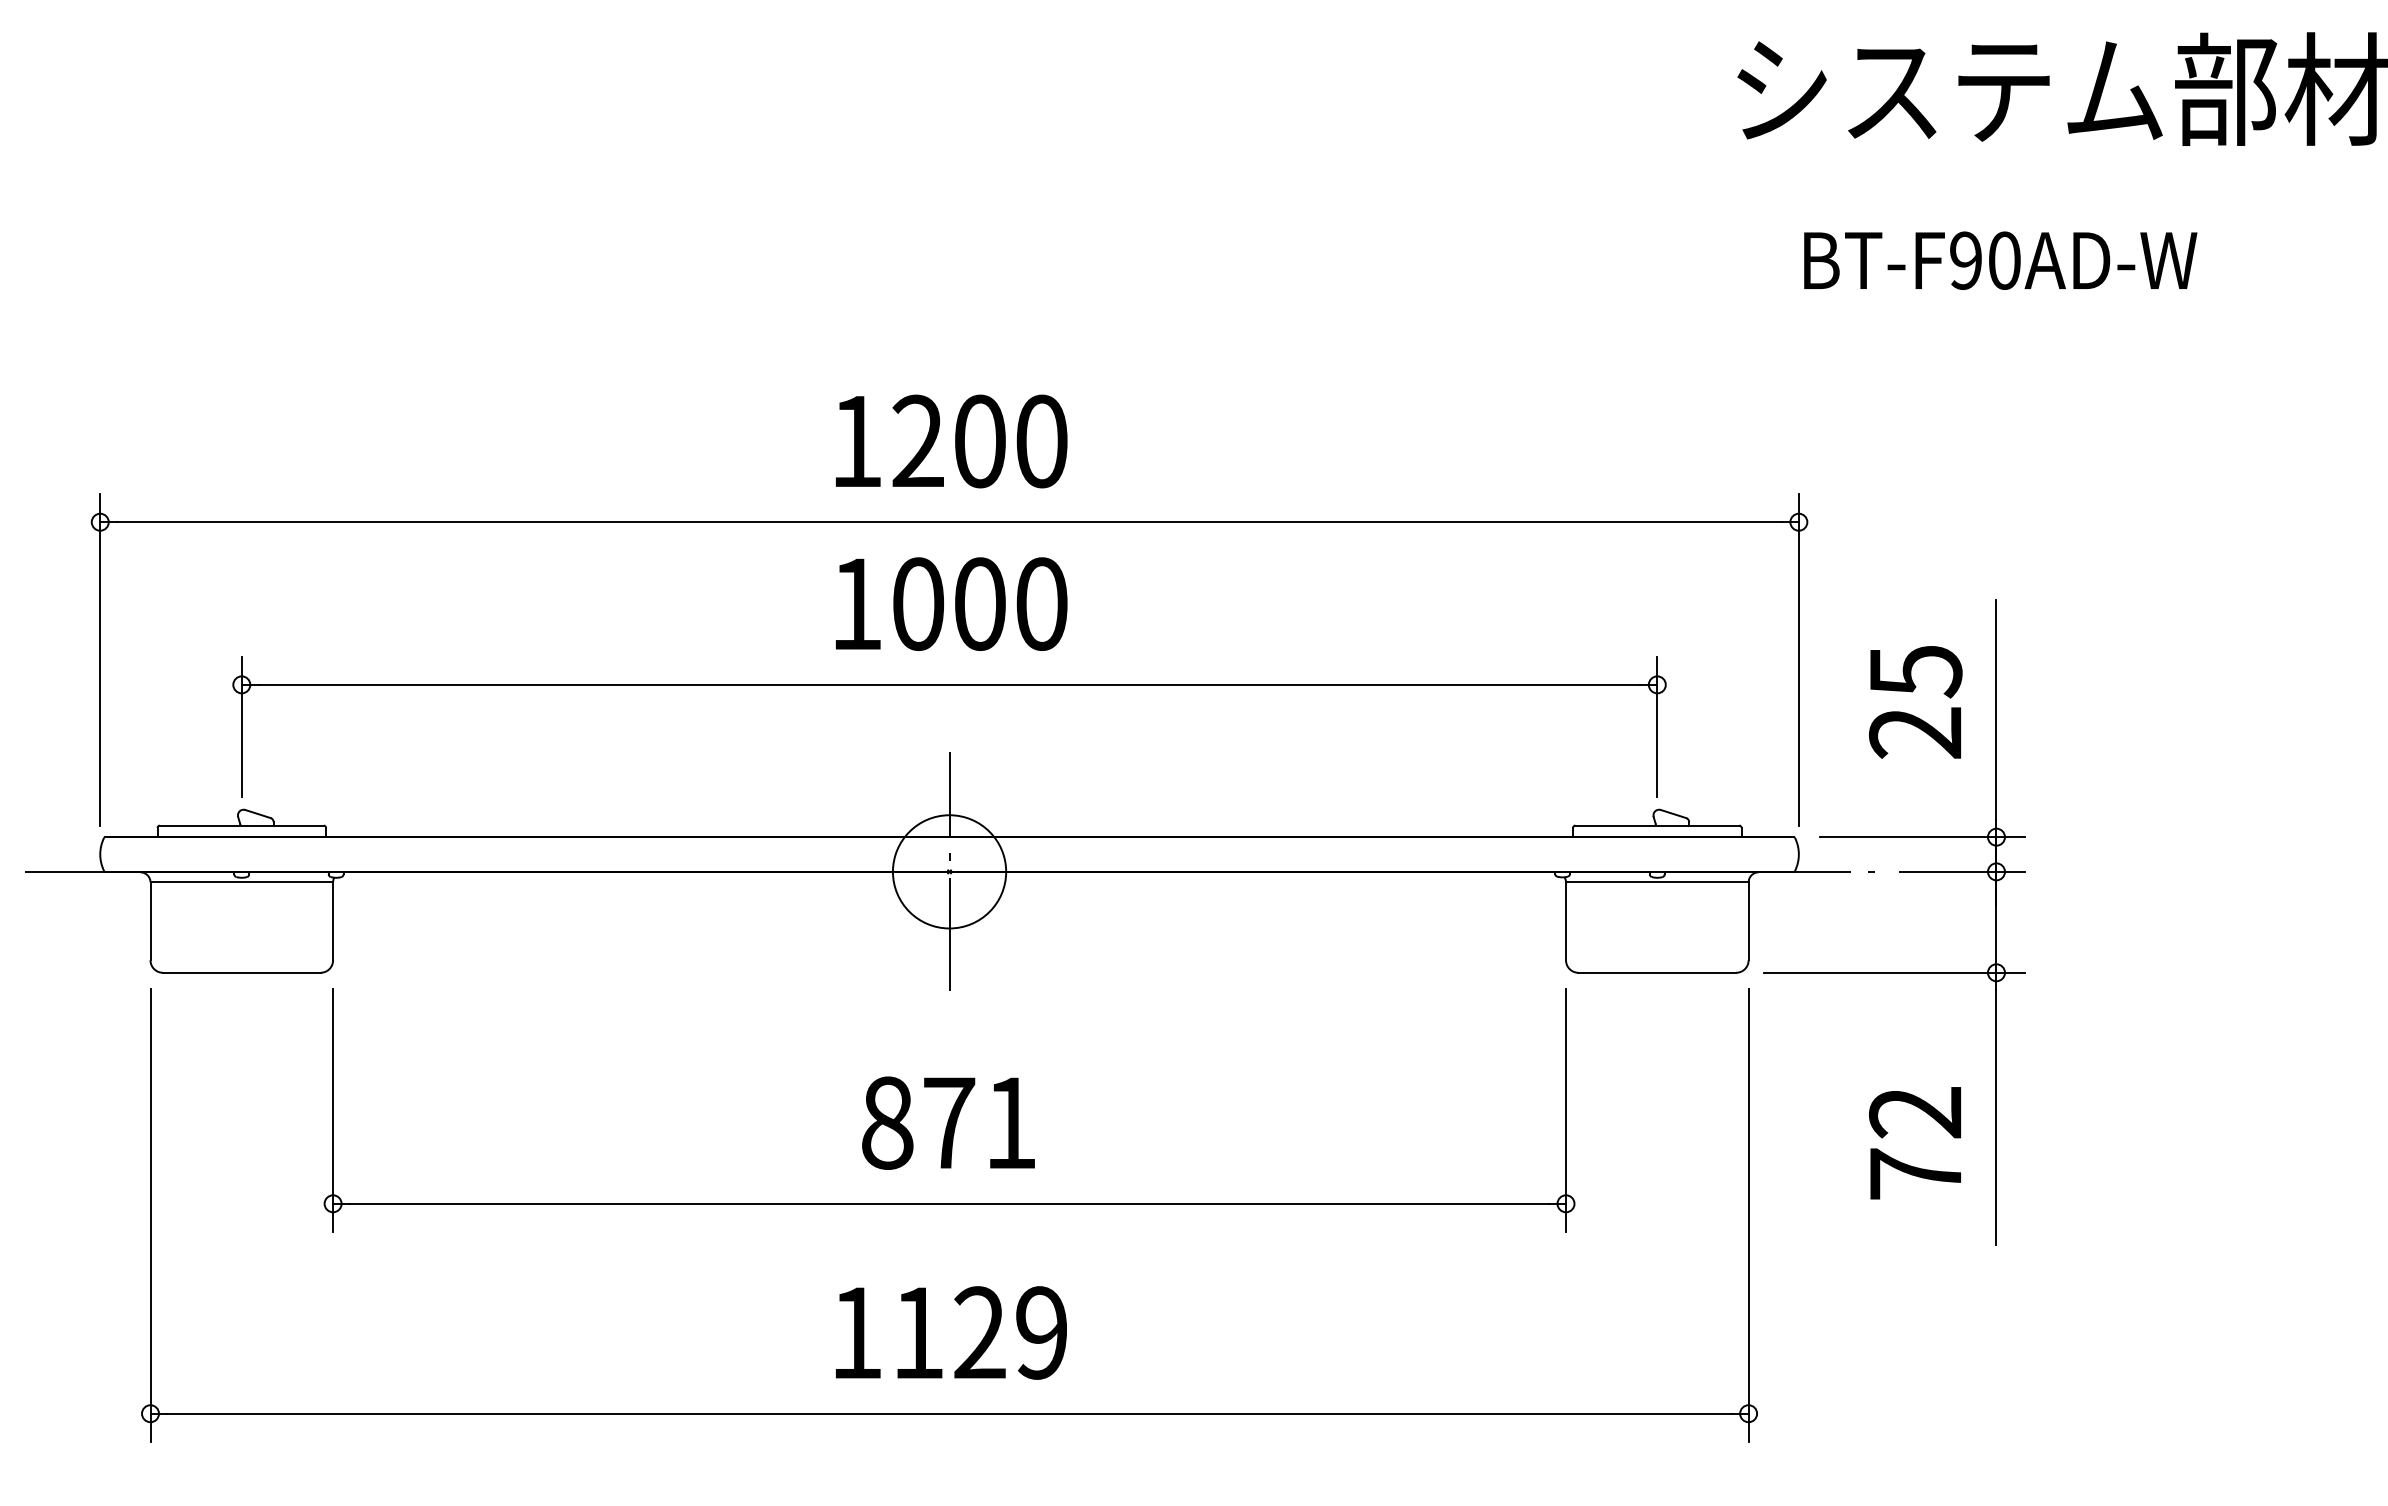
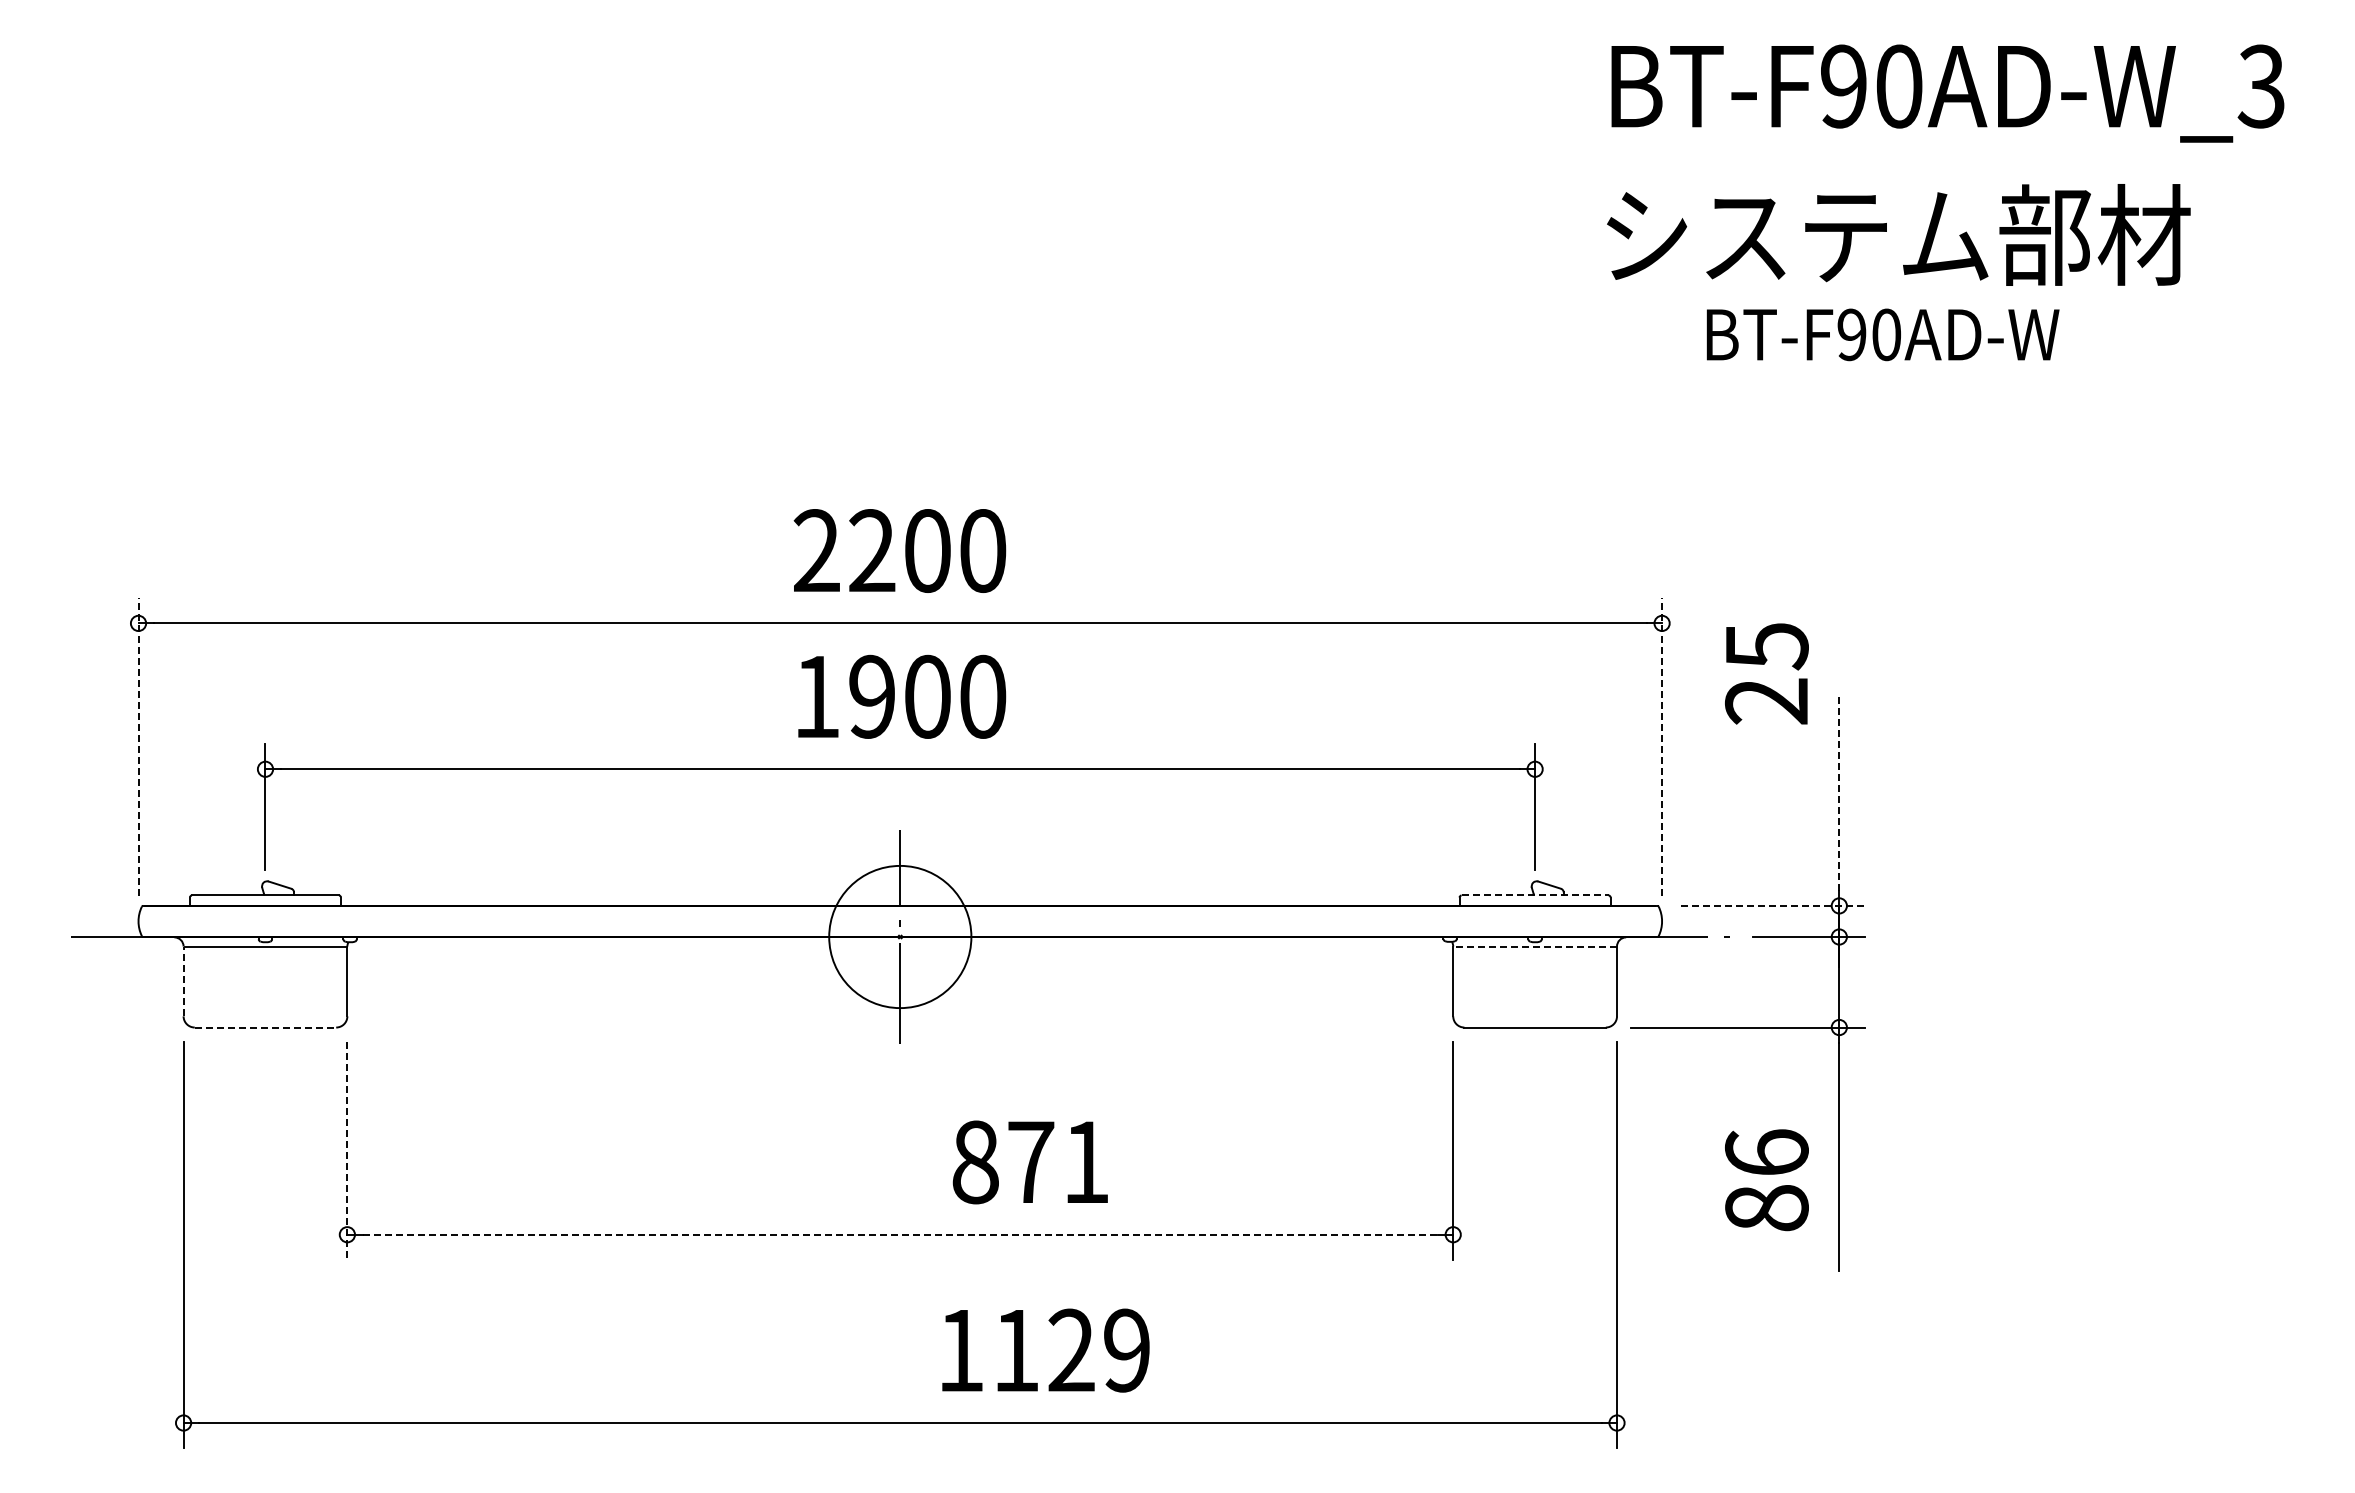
text: (2000, 260) -> (1882, 334), moved
text: (856, 440) -> (816, 550), 1200 -> 2200
text: (918, 603) -> (872, 696), 1000 -> 1900
line: (100, 660) -> (138, 747), solid -> dashed
line: (1799, 660) -> (1662, 747), solid -> dashed
text: (1915, 701) -> (1766, 673), moved
line: (1996, 710) -> (1839, 792), solid -> dashed
line: (1657, 825) -> (1535, 895), solid -> dashed
line: (1923, 836) -> (1773, 905), solid -> dashed
circle: (949, 871) -> (900, 936), size x1.4
line: (1657, 882) -> (1535, 946), solid -> dashed
line: (150, 921) -> (183, 981), solid -> dashed
line: (241, 972) -> (265, 1027), solid -> dashed
line: (333, 1110) -> (347, 1151), solid -> dashed
text: (947, 1123) -> (1029, 1162), moved
text: (1915, 1143) -> (1766, 1180), 72 -> 86
line: (949, 1203) -> (900, 1234), solid -> dashed
text: (950, 1332) -> (1045, 1350), moved

